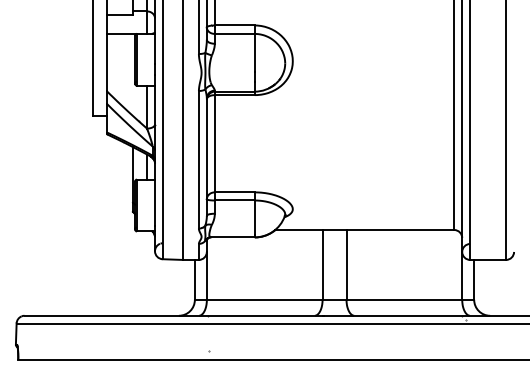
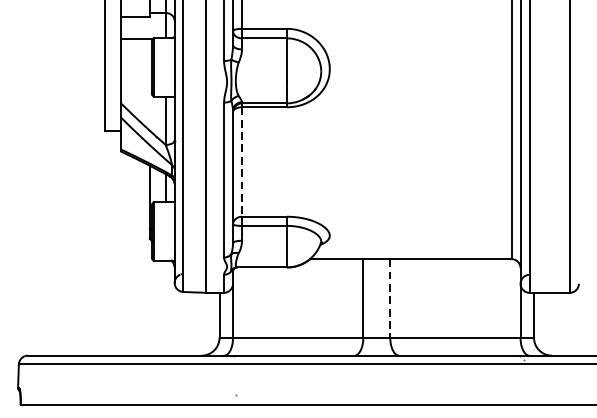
line: (214, 143) -> (241, 161), solid -> dashed
line: (346, 264) -> (390, 297), solid -> dashed

